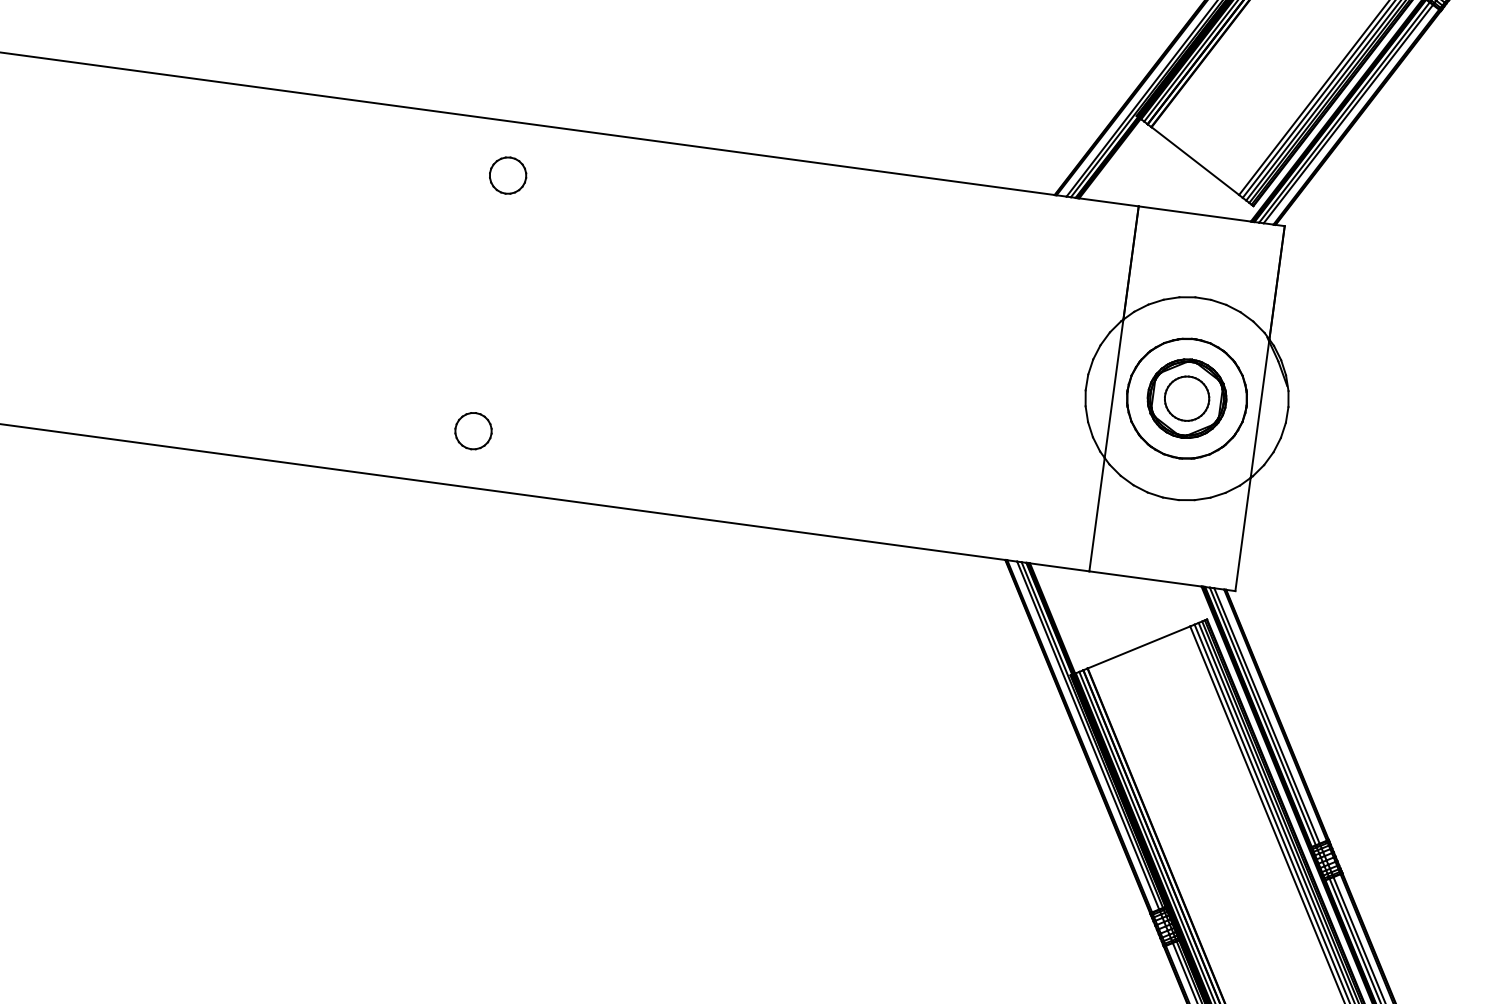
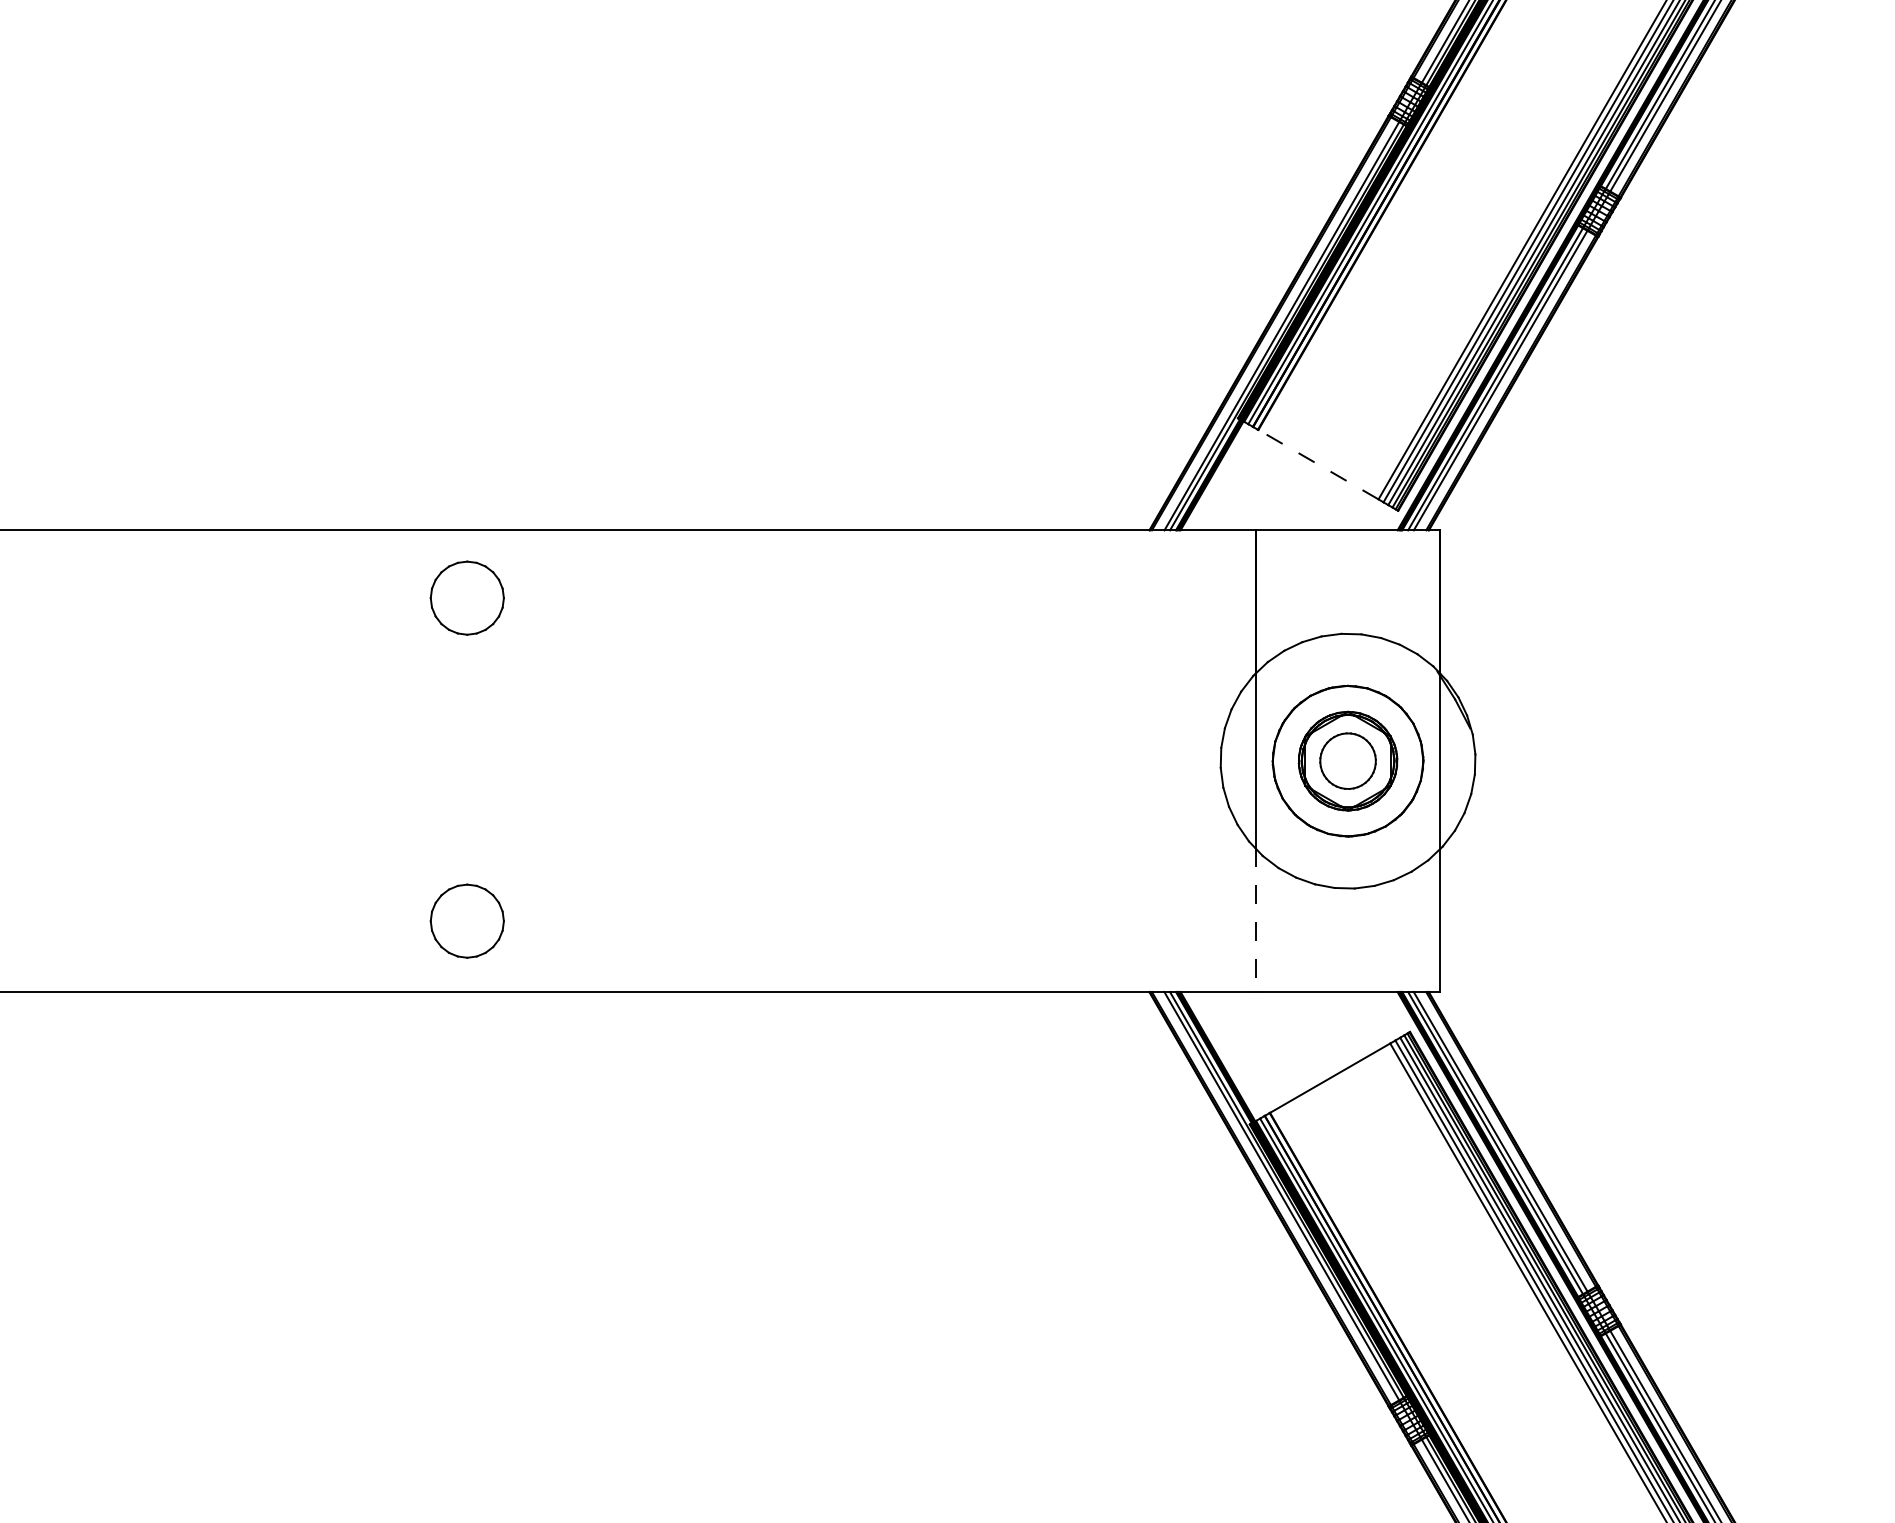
line: (1195, 160) -> (1318, 464), solid -> dashed
part: (507, 175) -> (466, 597), size x1.6
part: (472, 431) -> (466, 921), size x1.6
line: (1096, 514) -> (1255, 920), solid -> dashed

